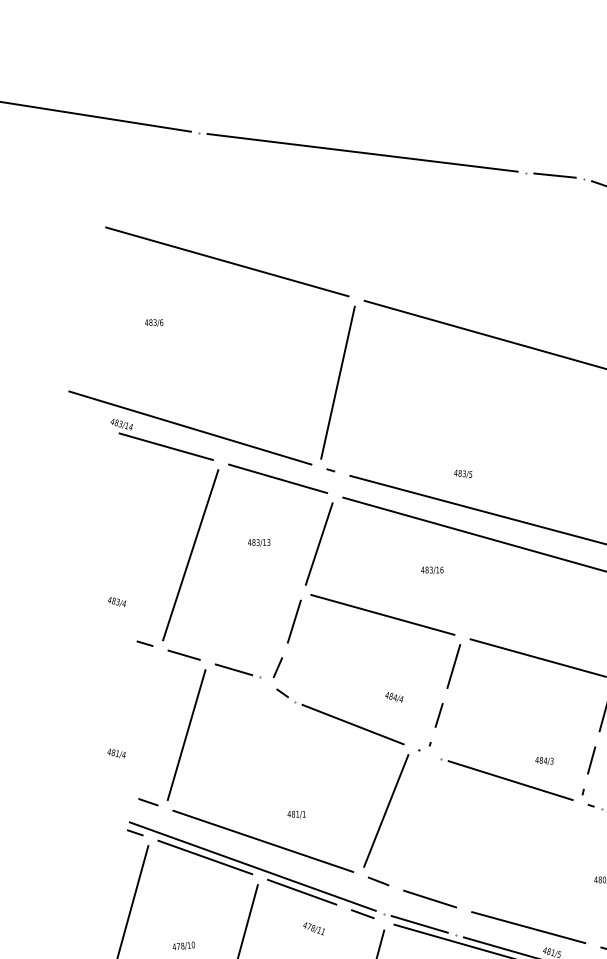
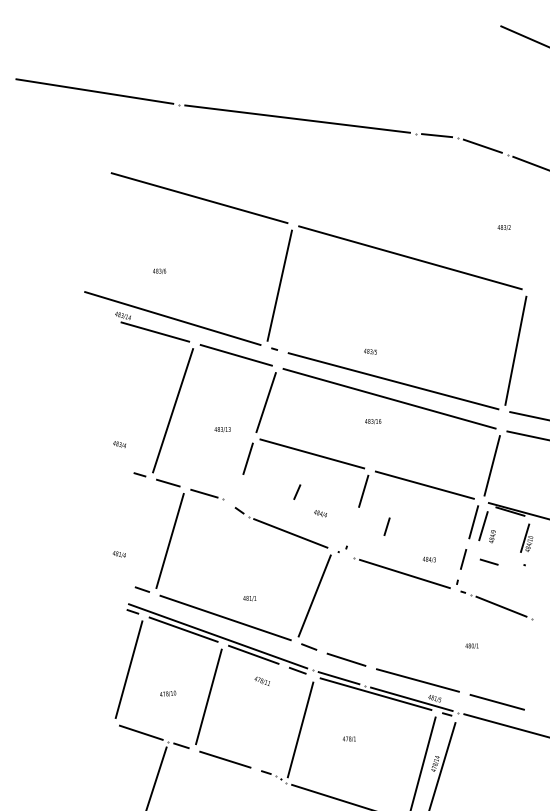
text: (154, 321) -> (159, 270), moved
text: (258, 542) -> (222, 429), moved
text: (432, 570) -> (373, 421), moved
line: (278, 666) -> (297, 491), moved
line: (438, 715) -> (386, 526), moved

